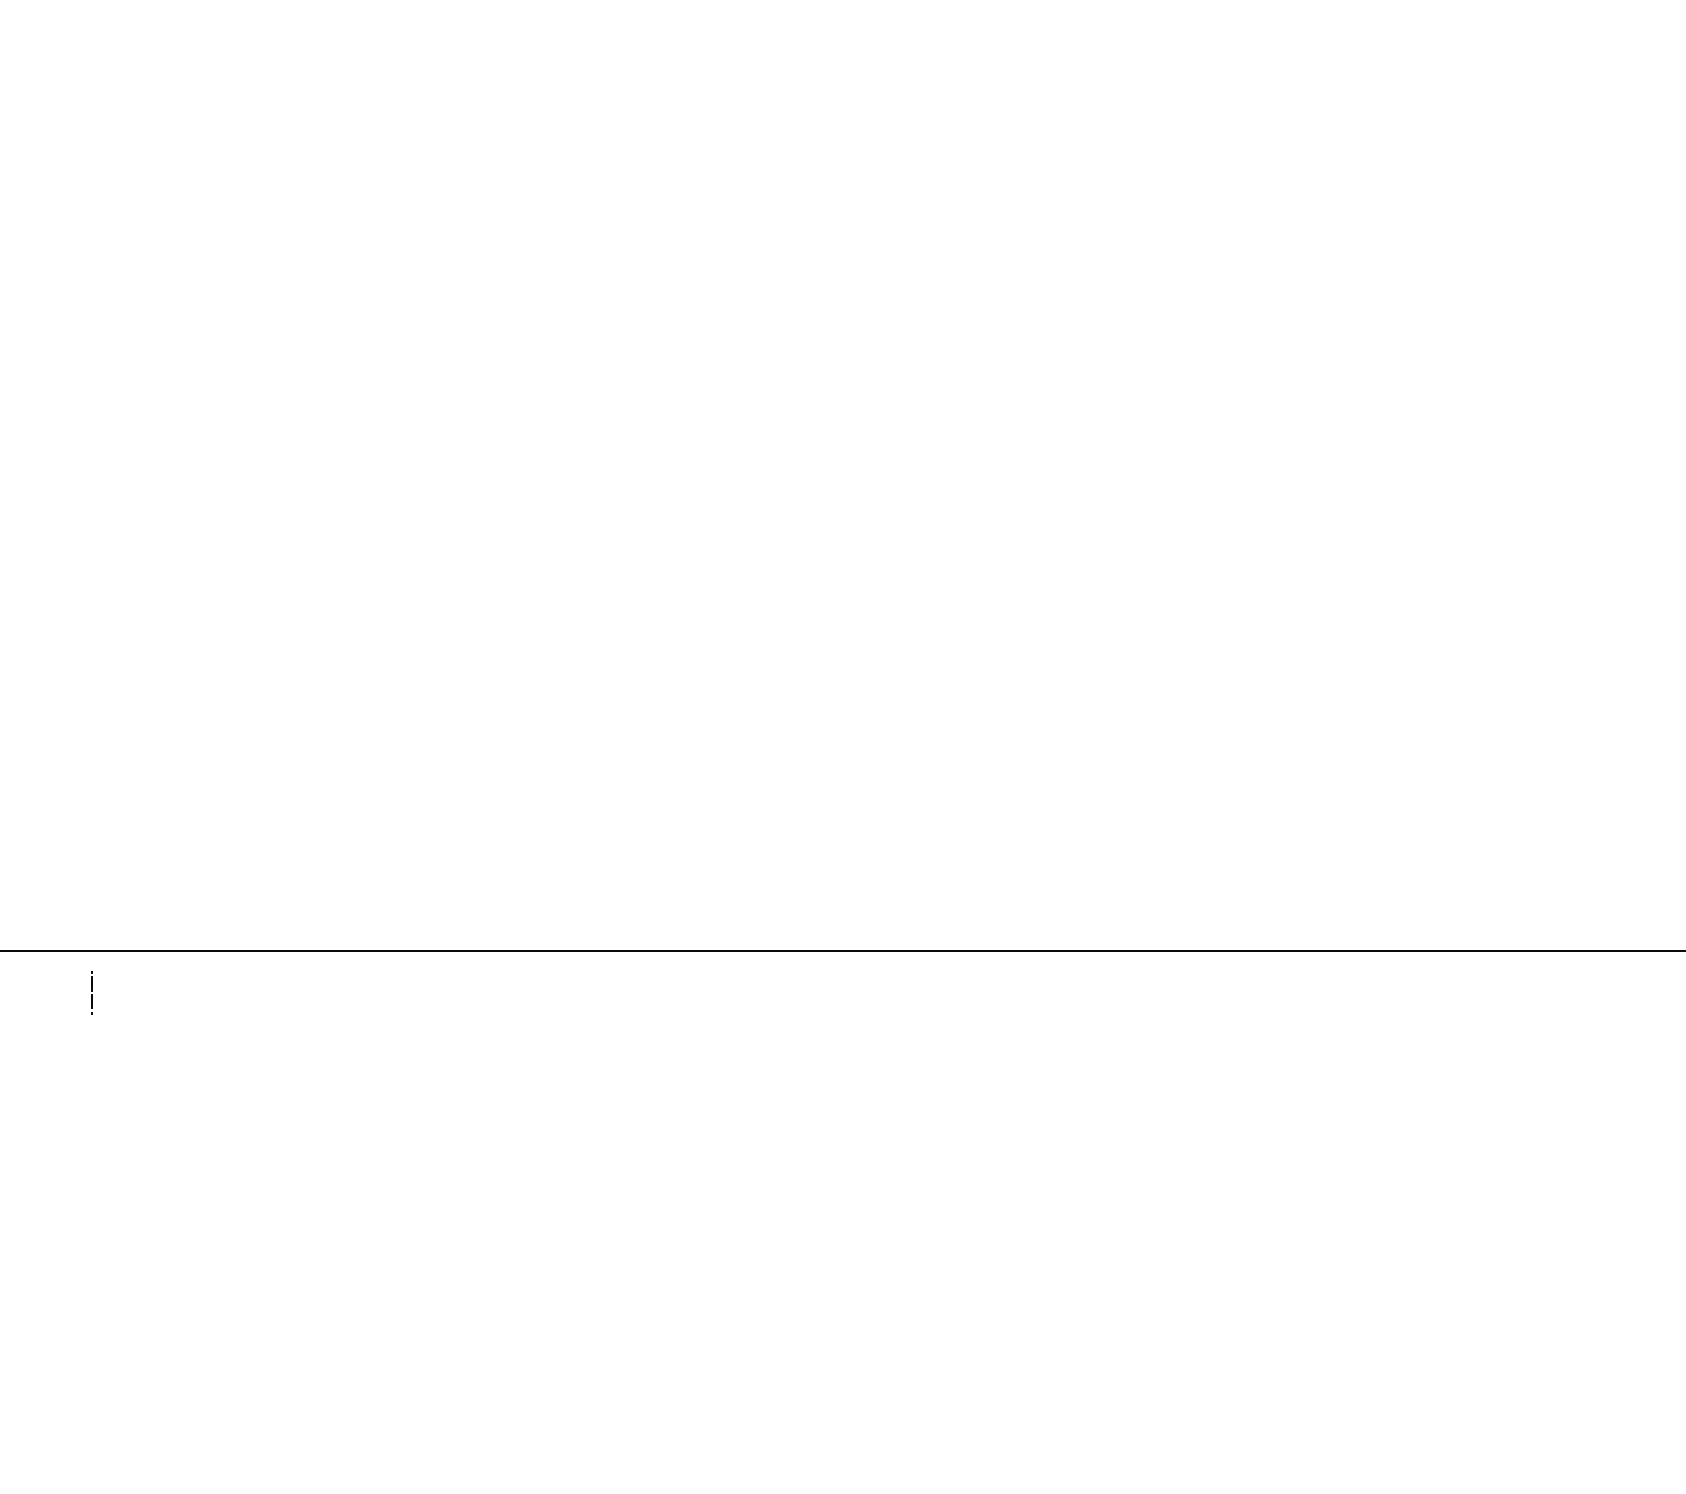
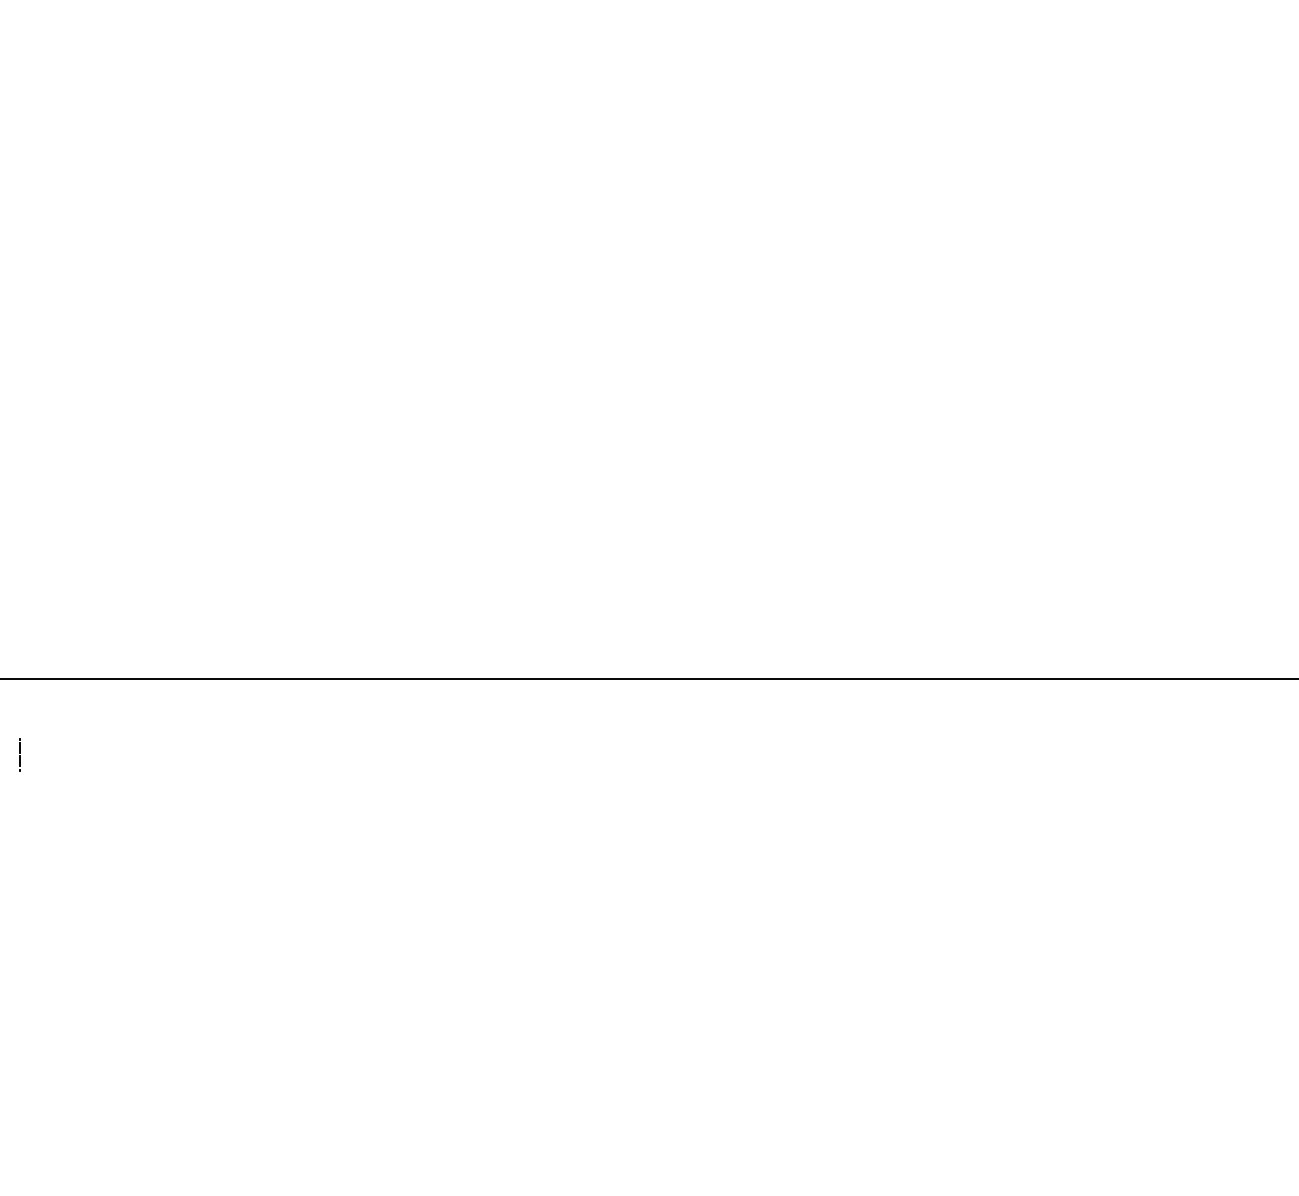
line: (91, 991) -> (19, 753), moved

